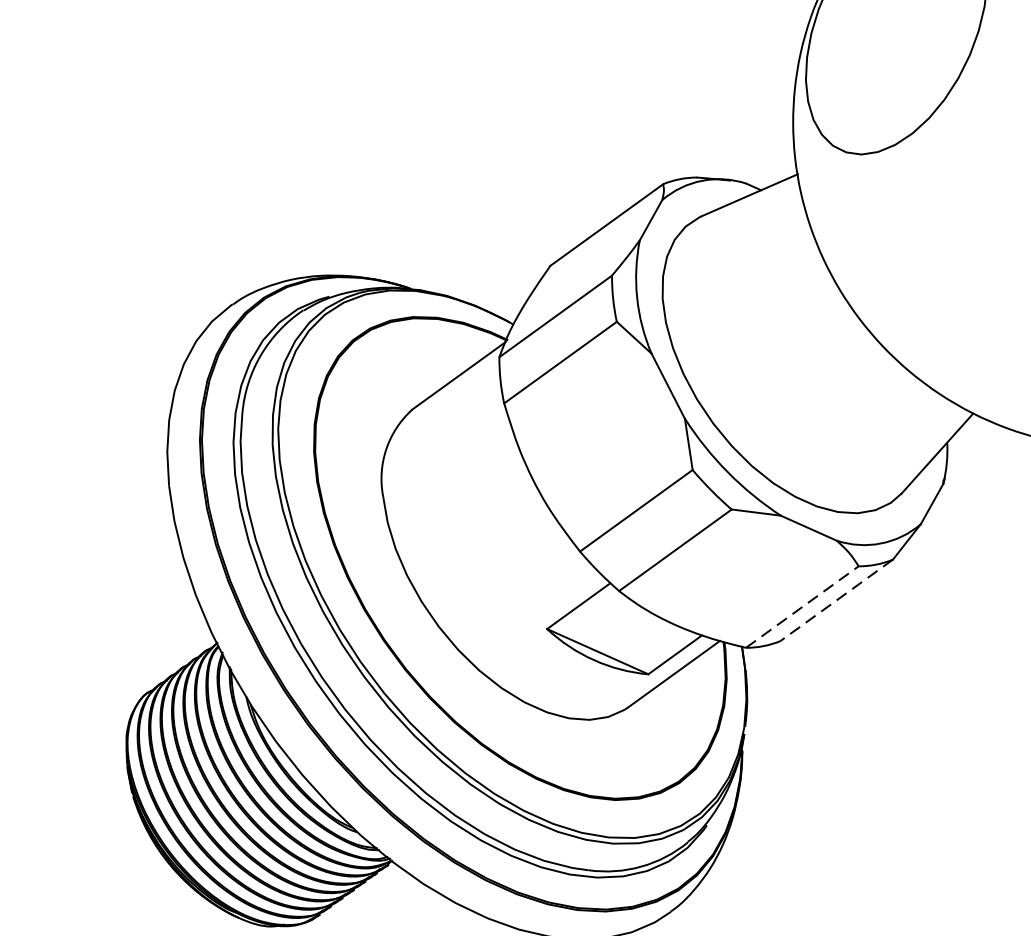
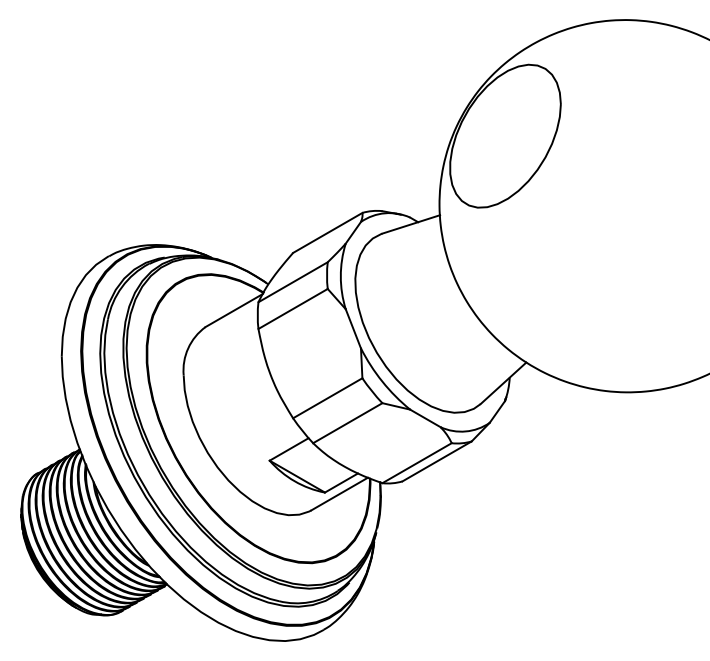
line: (835, 600) -> (436, 461), dashed -> solid
line: (802, 605) -> (417, 462), dashed -> solid

